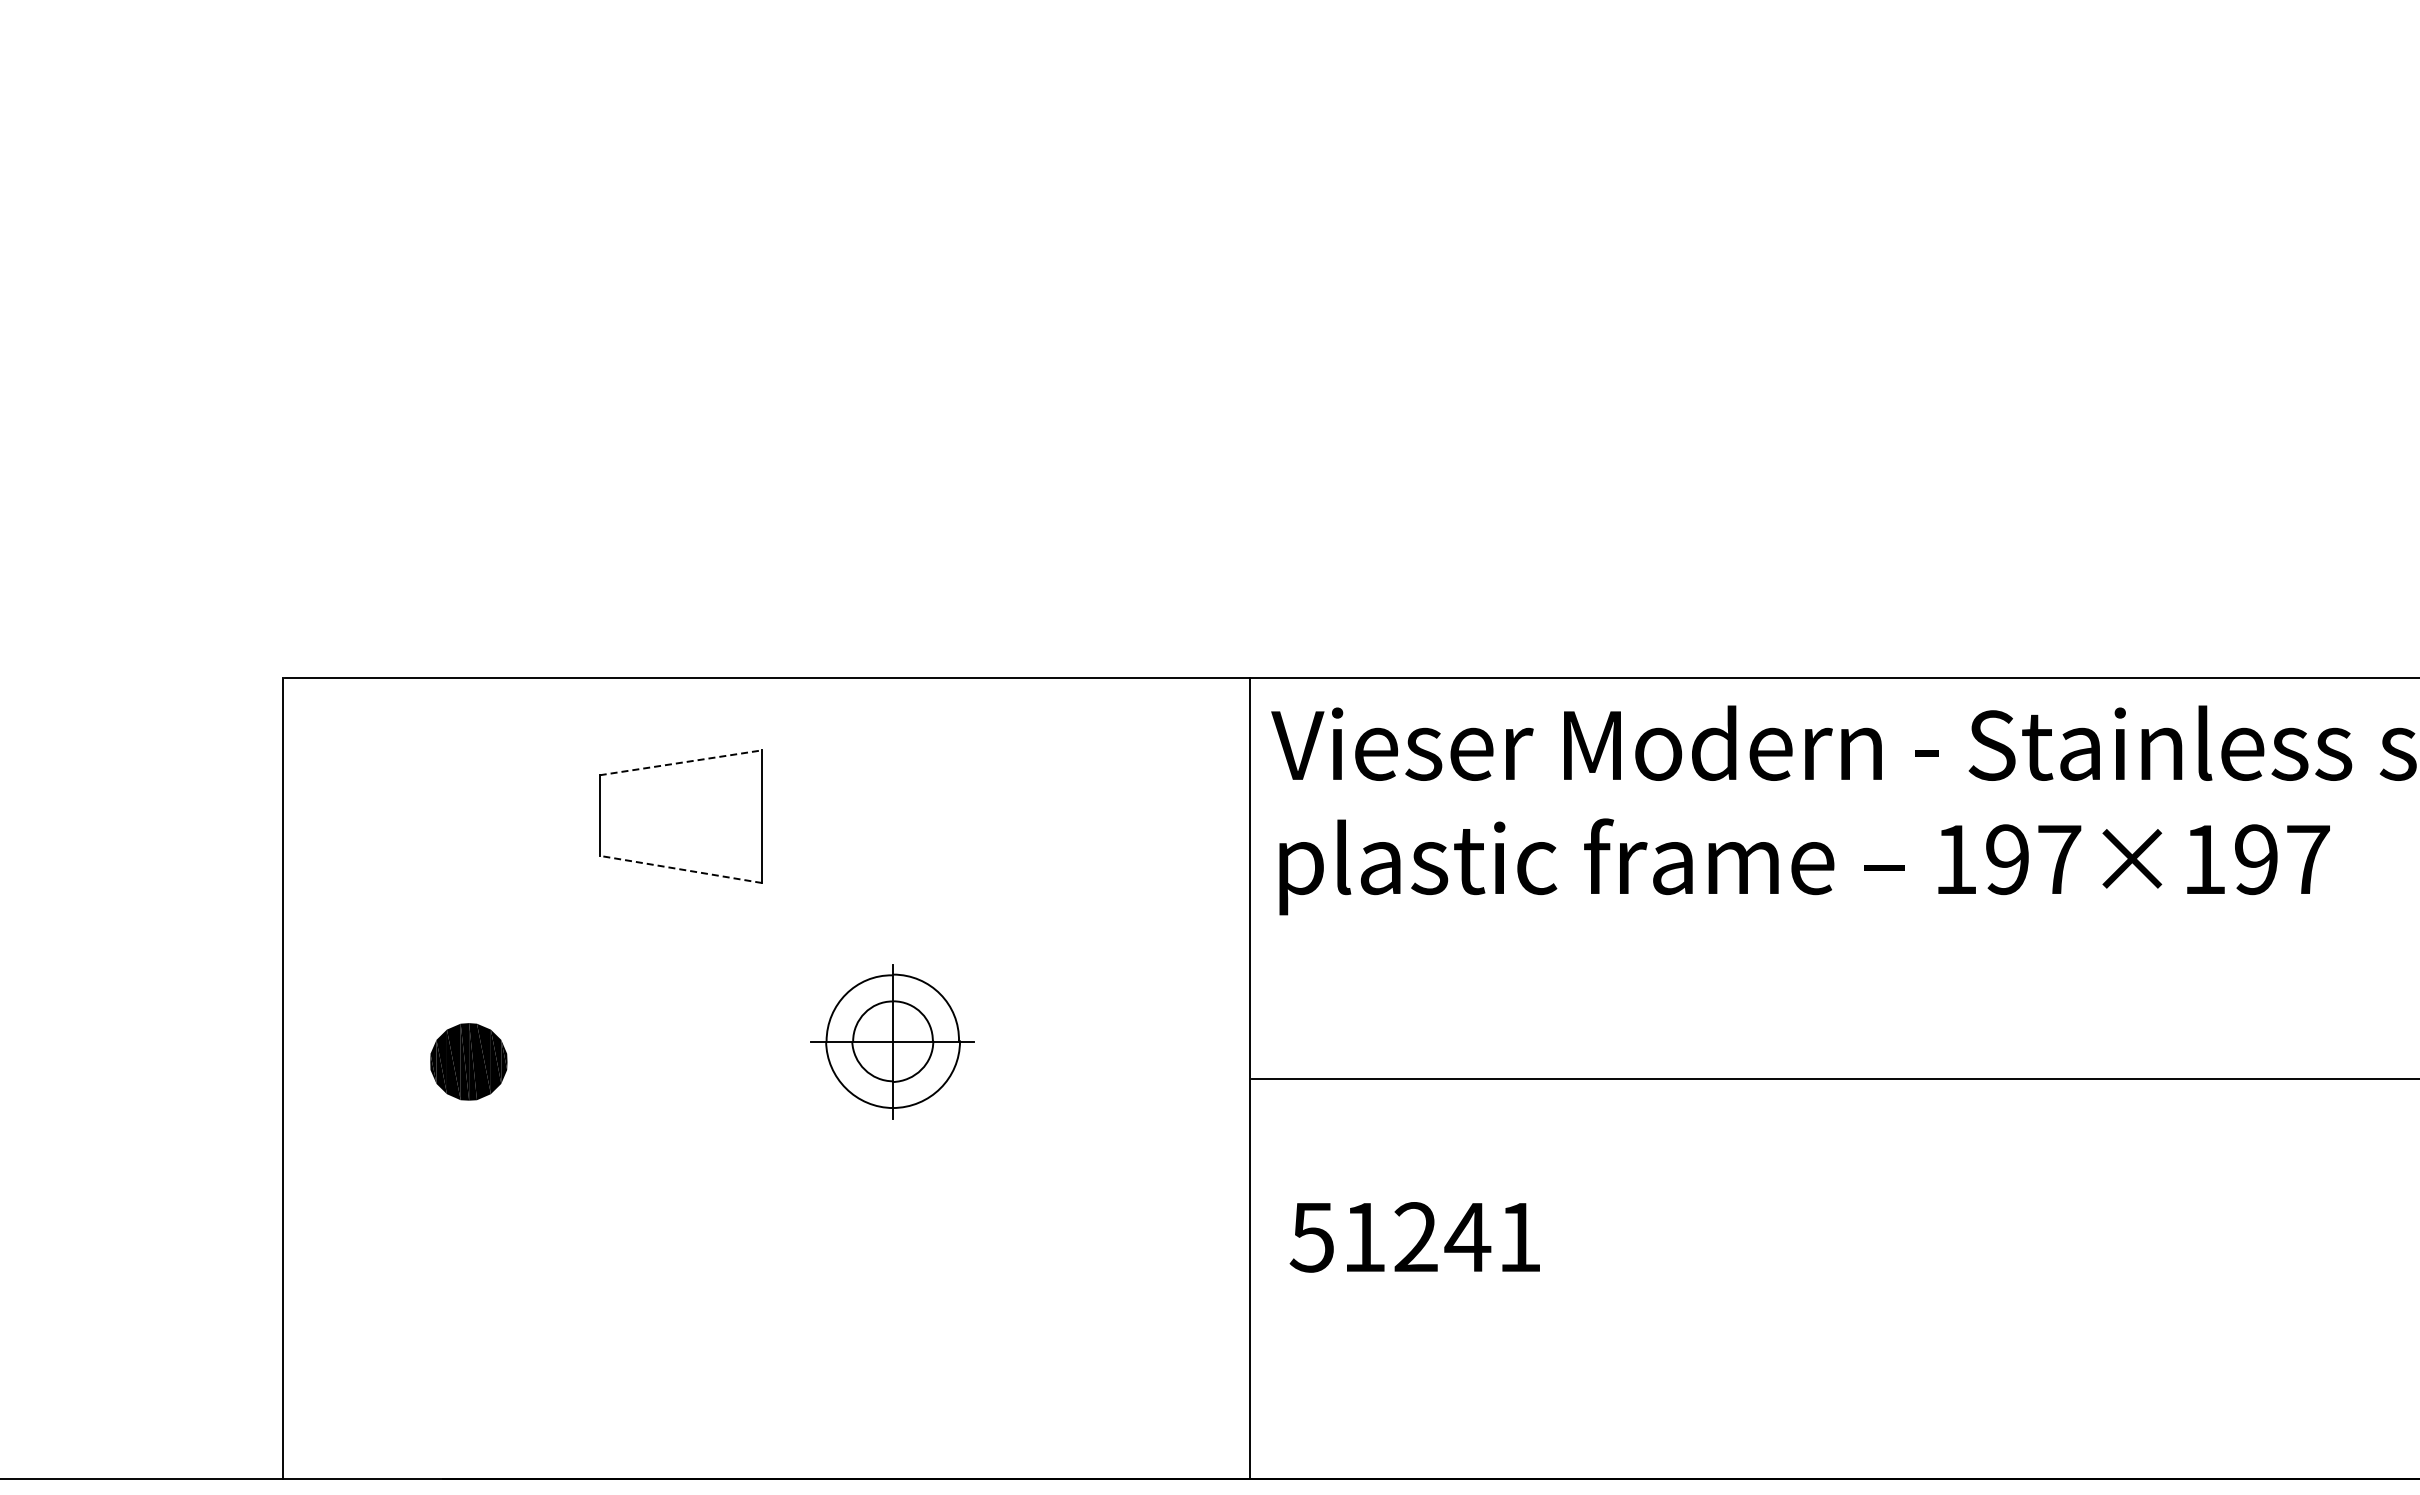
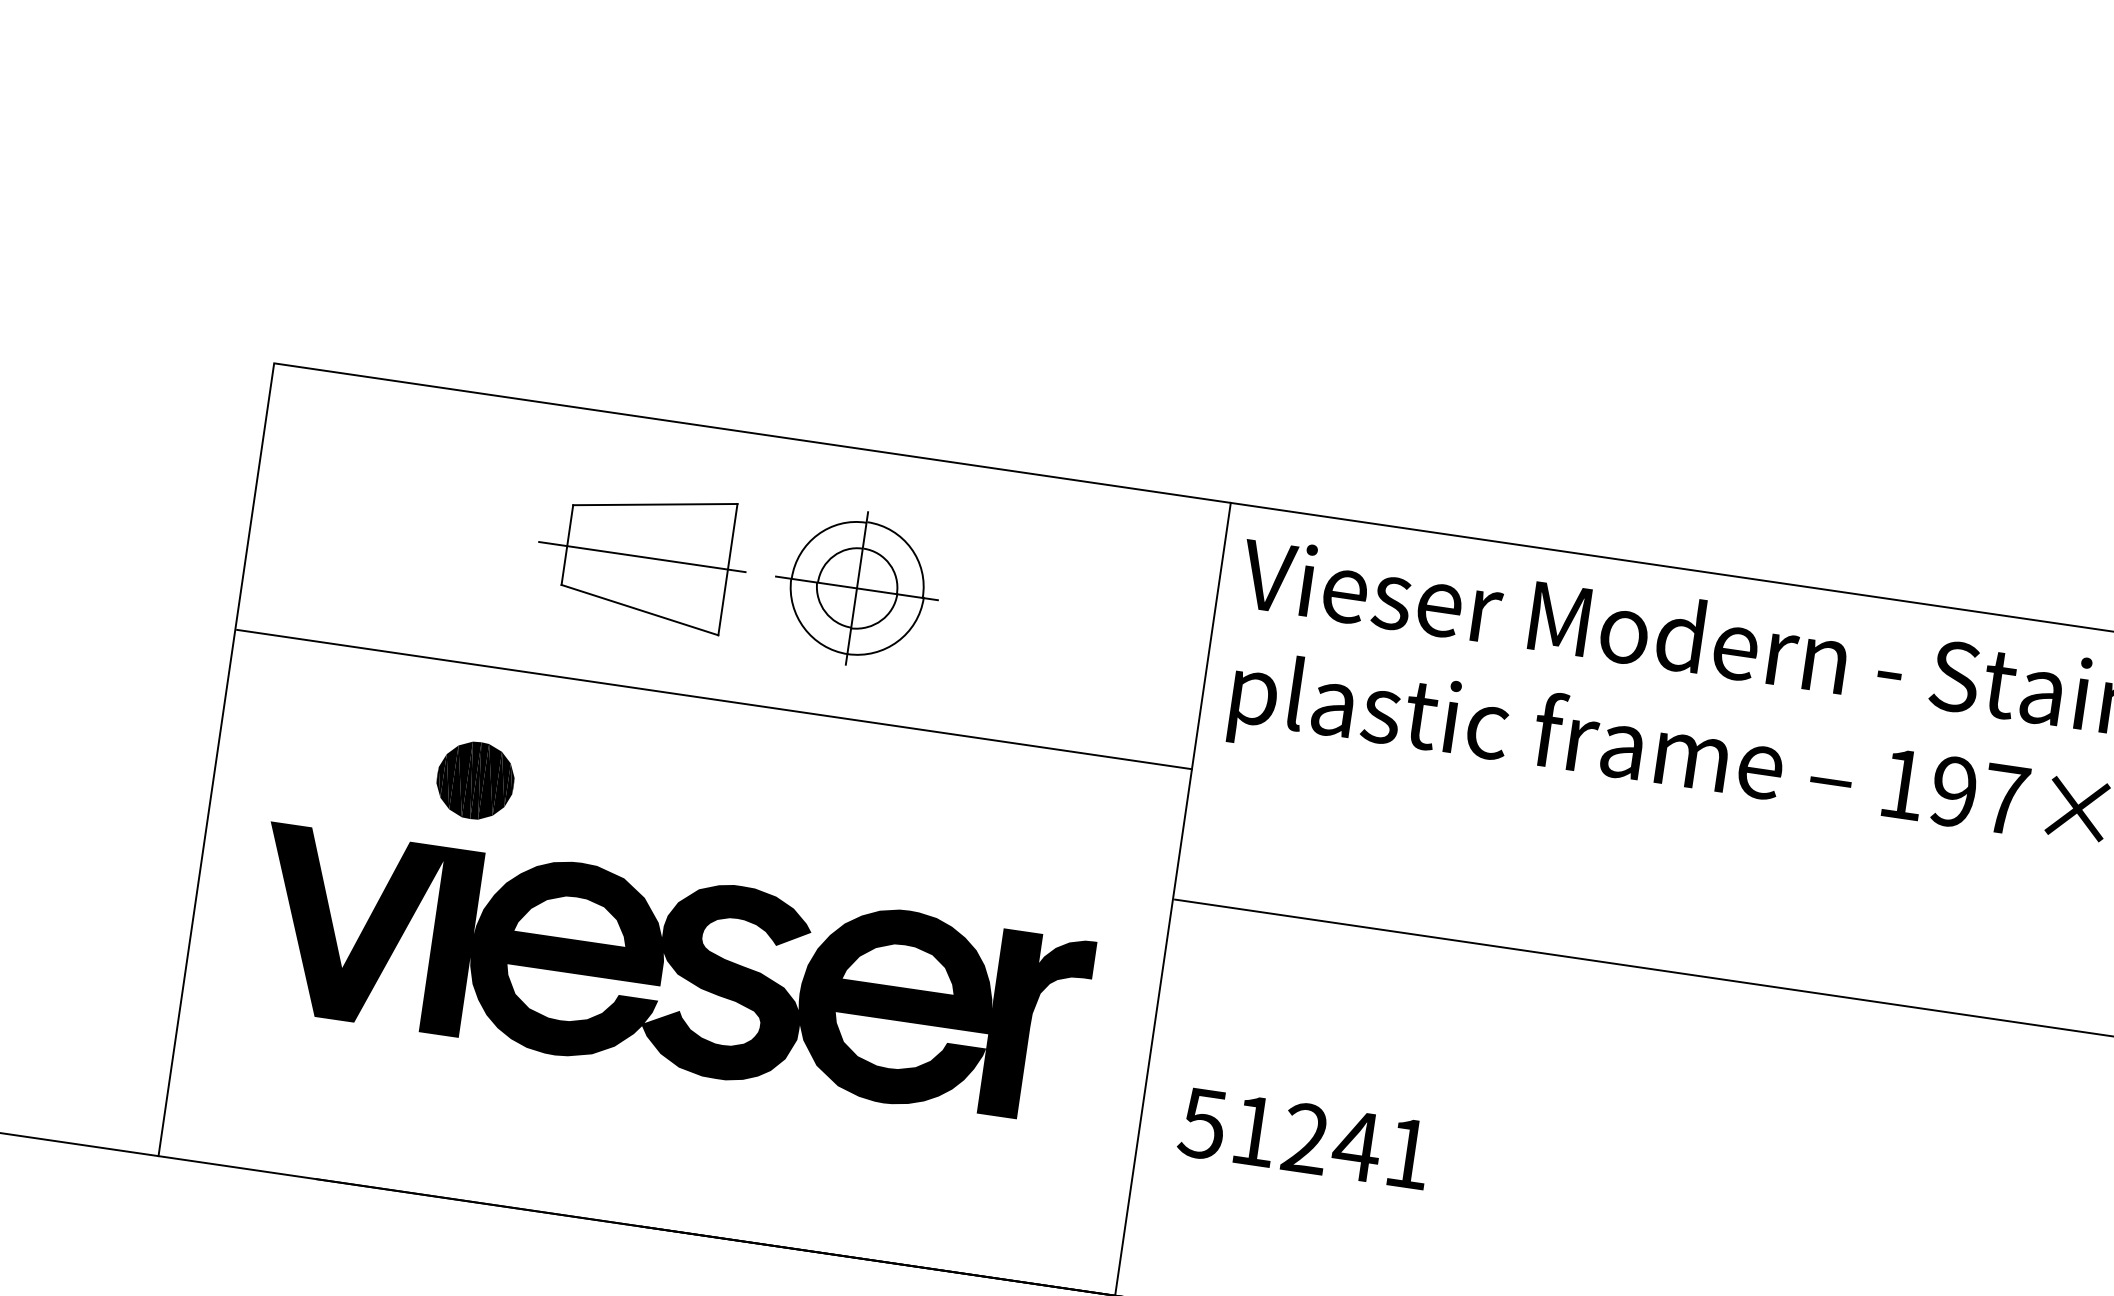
line: (681, 762) -> (655, 504), dashed -> solid
line: (675, 816) -> (642, 556), added
line: (680, 869) -> (639, 610), dashed -> solid
line: (767, 947) -> (714, 699), added
part: (892, 1041) -> (856, 588), moved
part: (468, 1061) -> (475, 780), moved
fill: (763, 1224) -> (670, 973), added
text: (1414, 1237) -> (1304, 1138), moved

